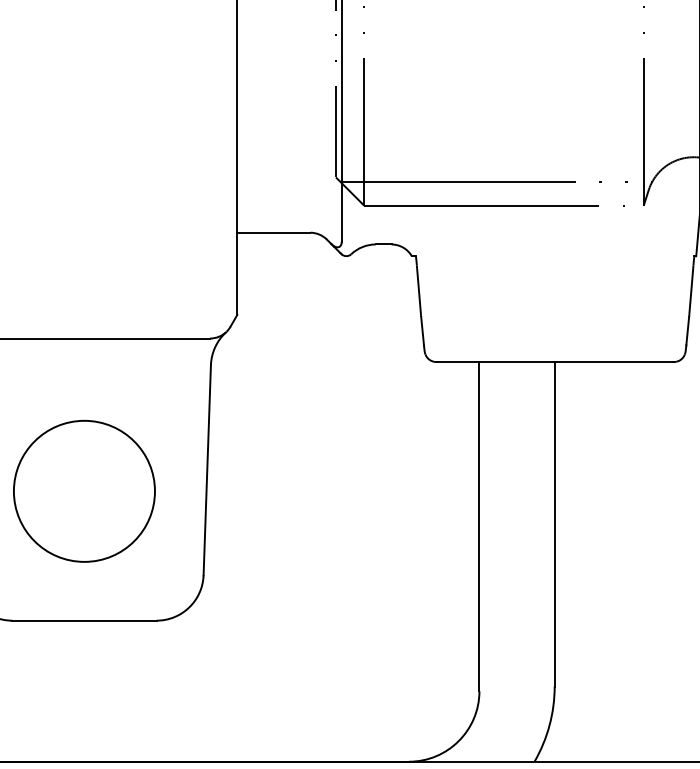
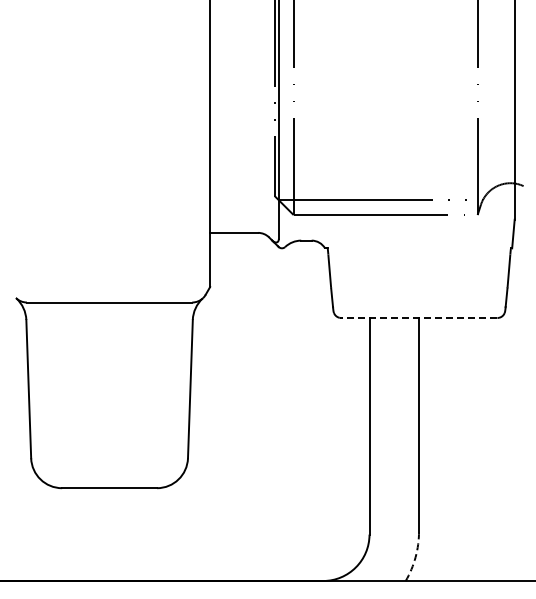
line: (553, 361) -> (418, 317), solid -> dashed
circle: (84, 490) -> (109, 402), removed
arc: (549, 725) -> (415, 557), solid -> dashed

